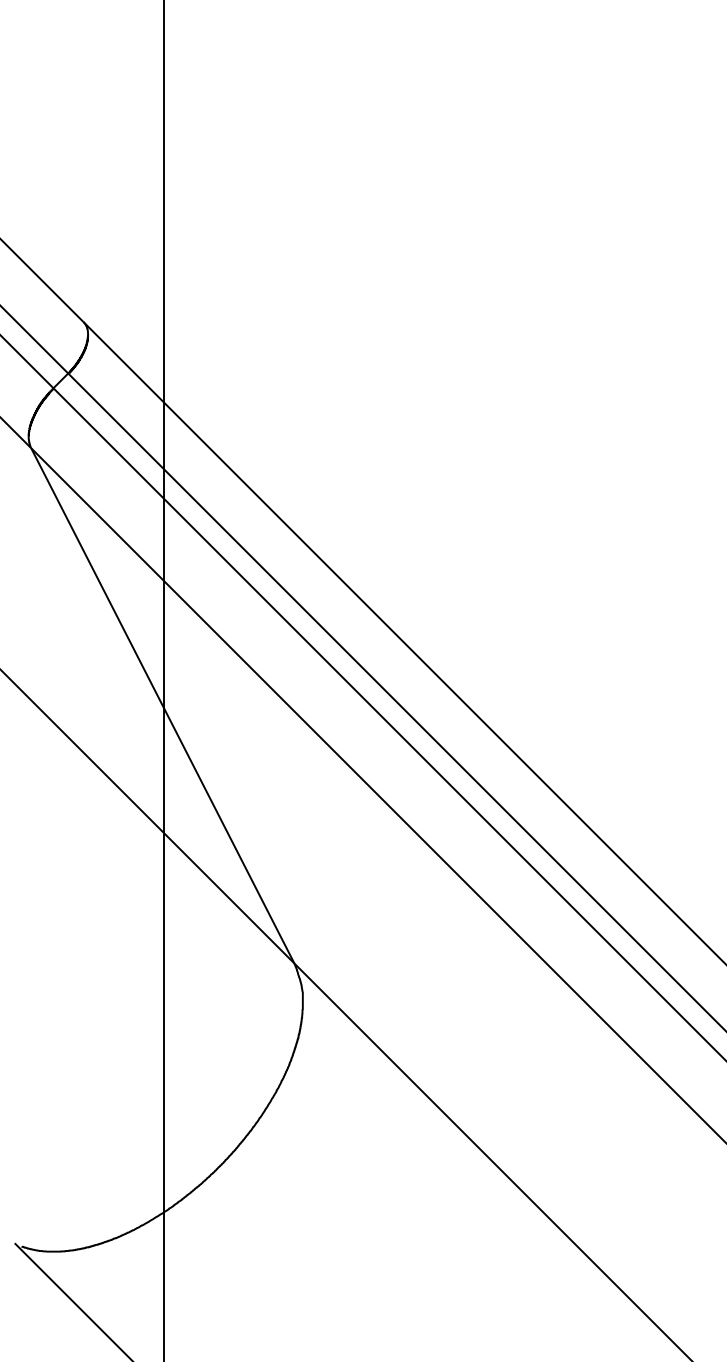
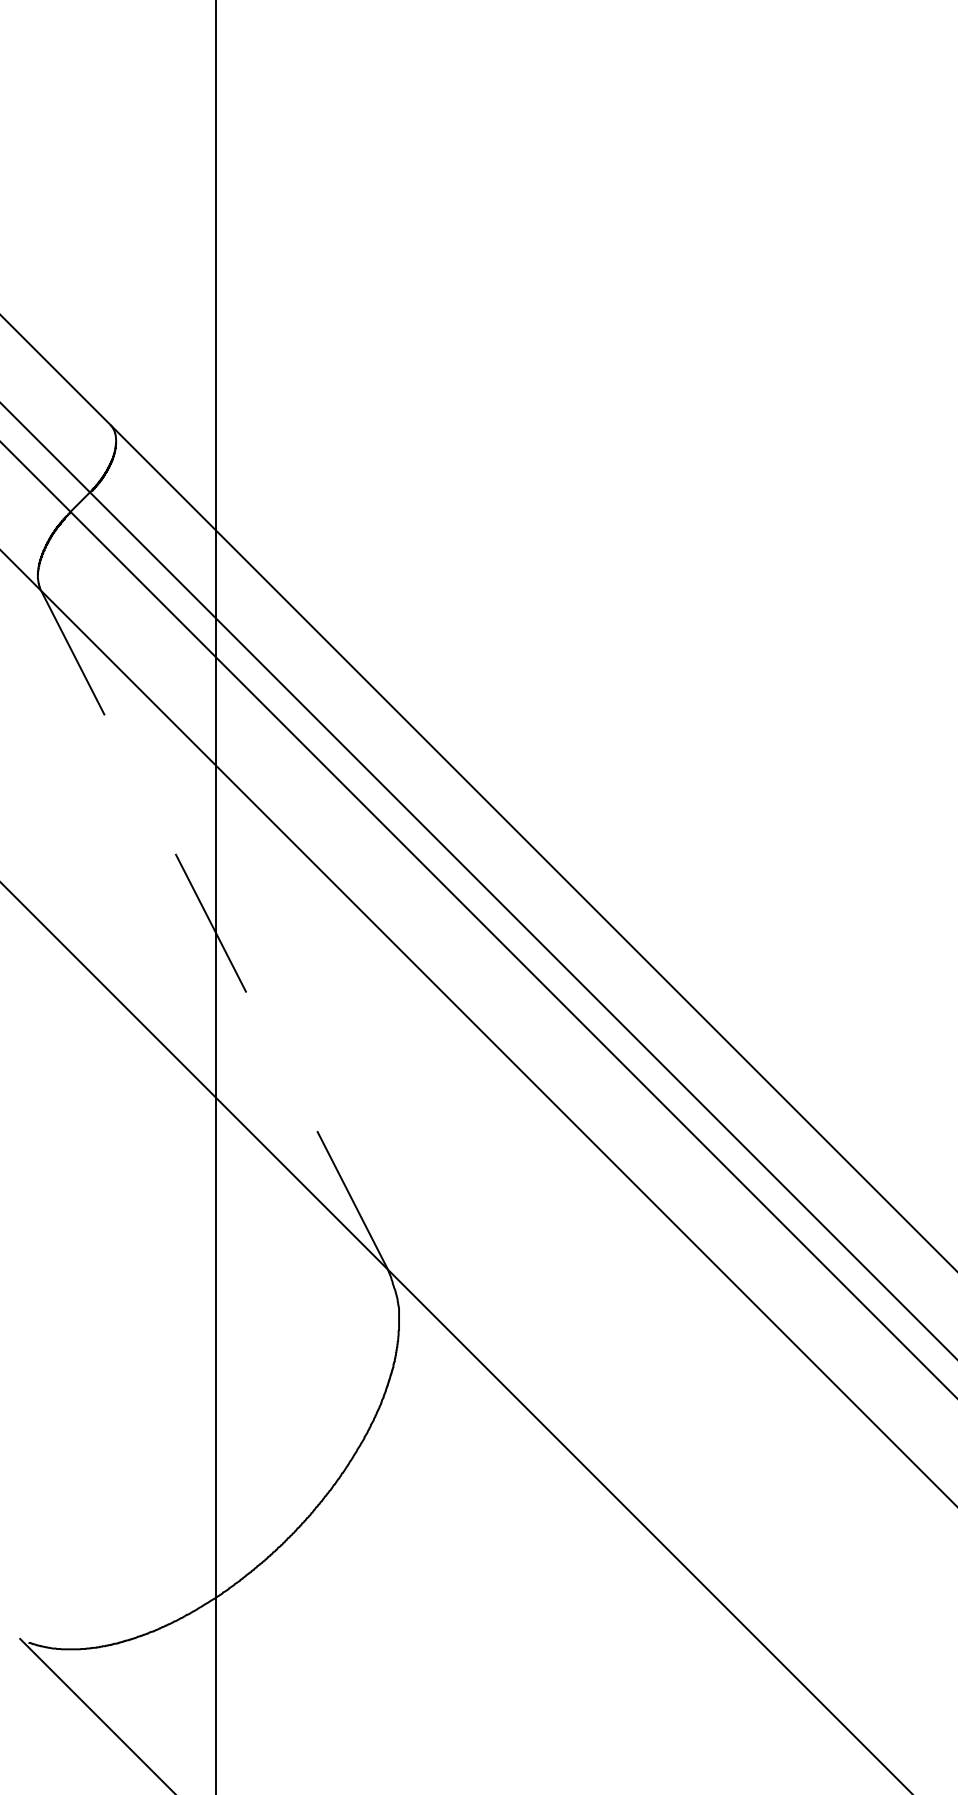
line: (162, 705) -> (214, 929), solid -> dashed

